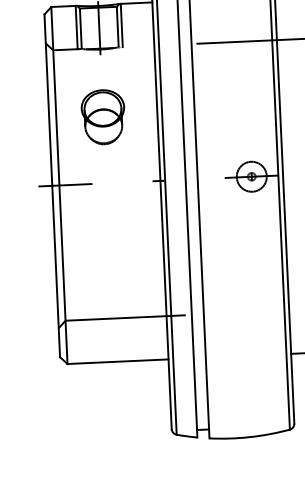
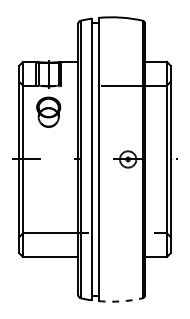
part: (102, 115) -> (48, 111), moved
arc: (249, 437) -> (120, 301), solid -> dashed

